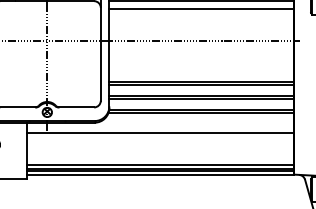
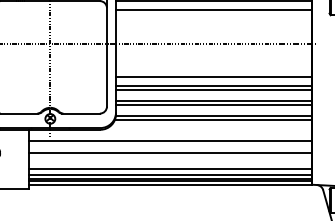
line: (201, 73) -> (213, 77), added
line: (160, 144) -> (170, 152), added
line: (160, 160) -> (170, 169), added

